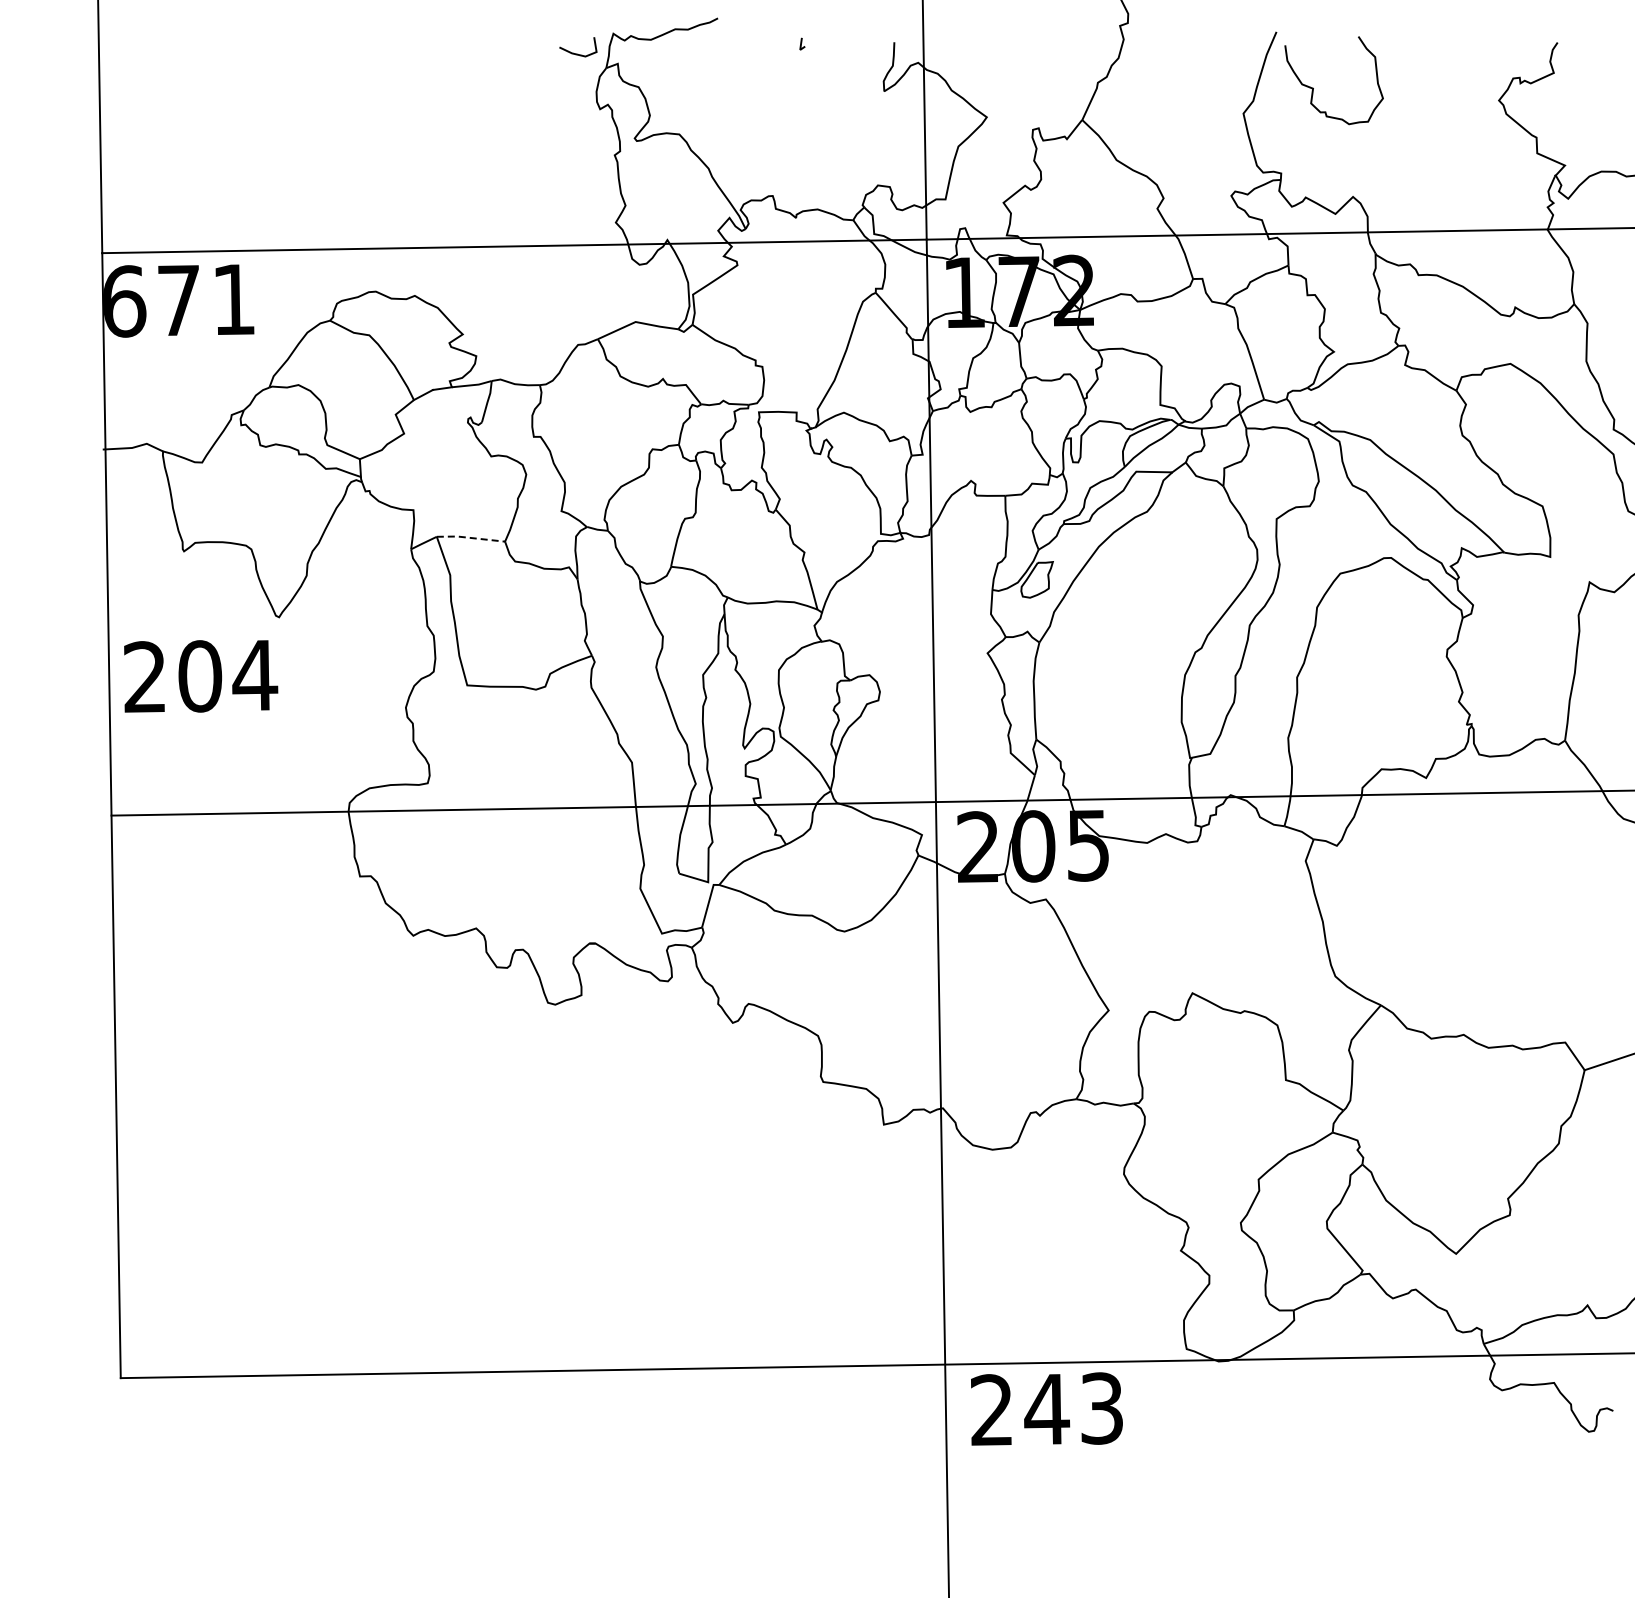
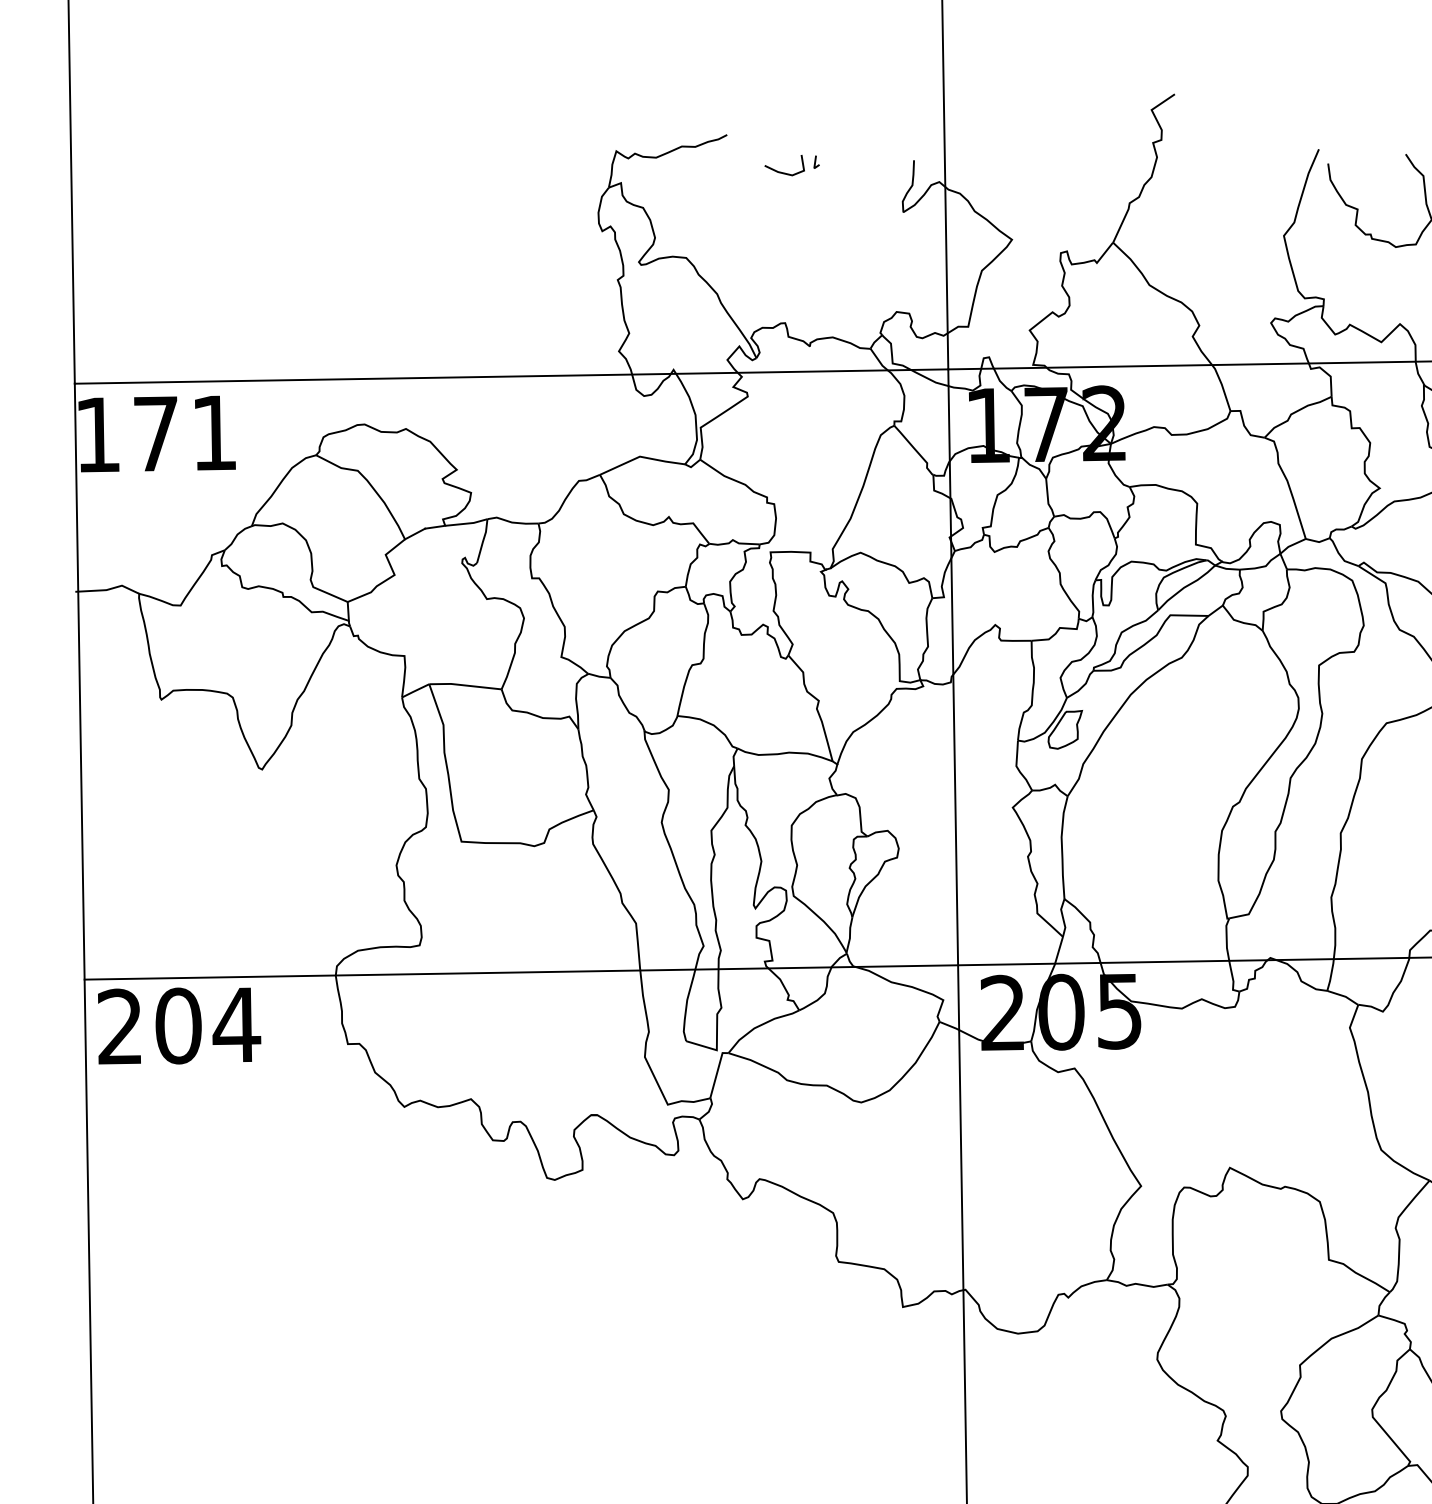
line: (577, 53) -> (783, 172), moved
text: (125, 301) -> (99, 434), 671 -> 171
line: (471, 537) -> (466, 684), dashed -> solid
text: (201, 676) -> (179, 1026), moved

